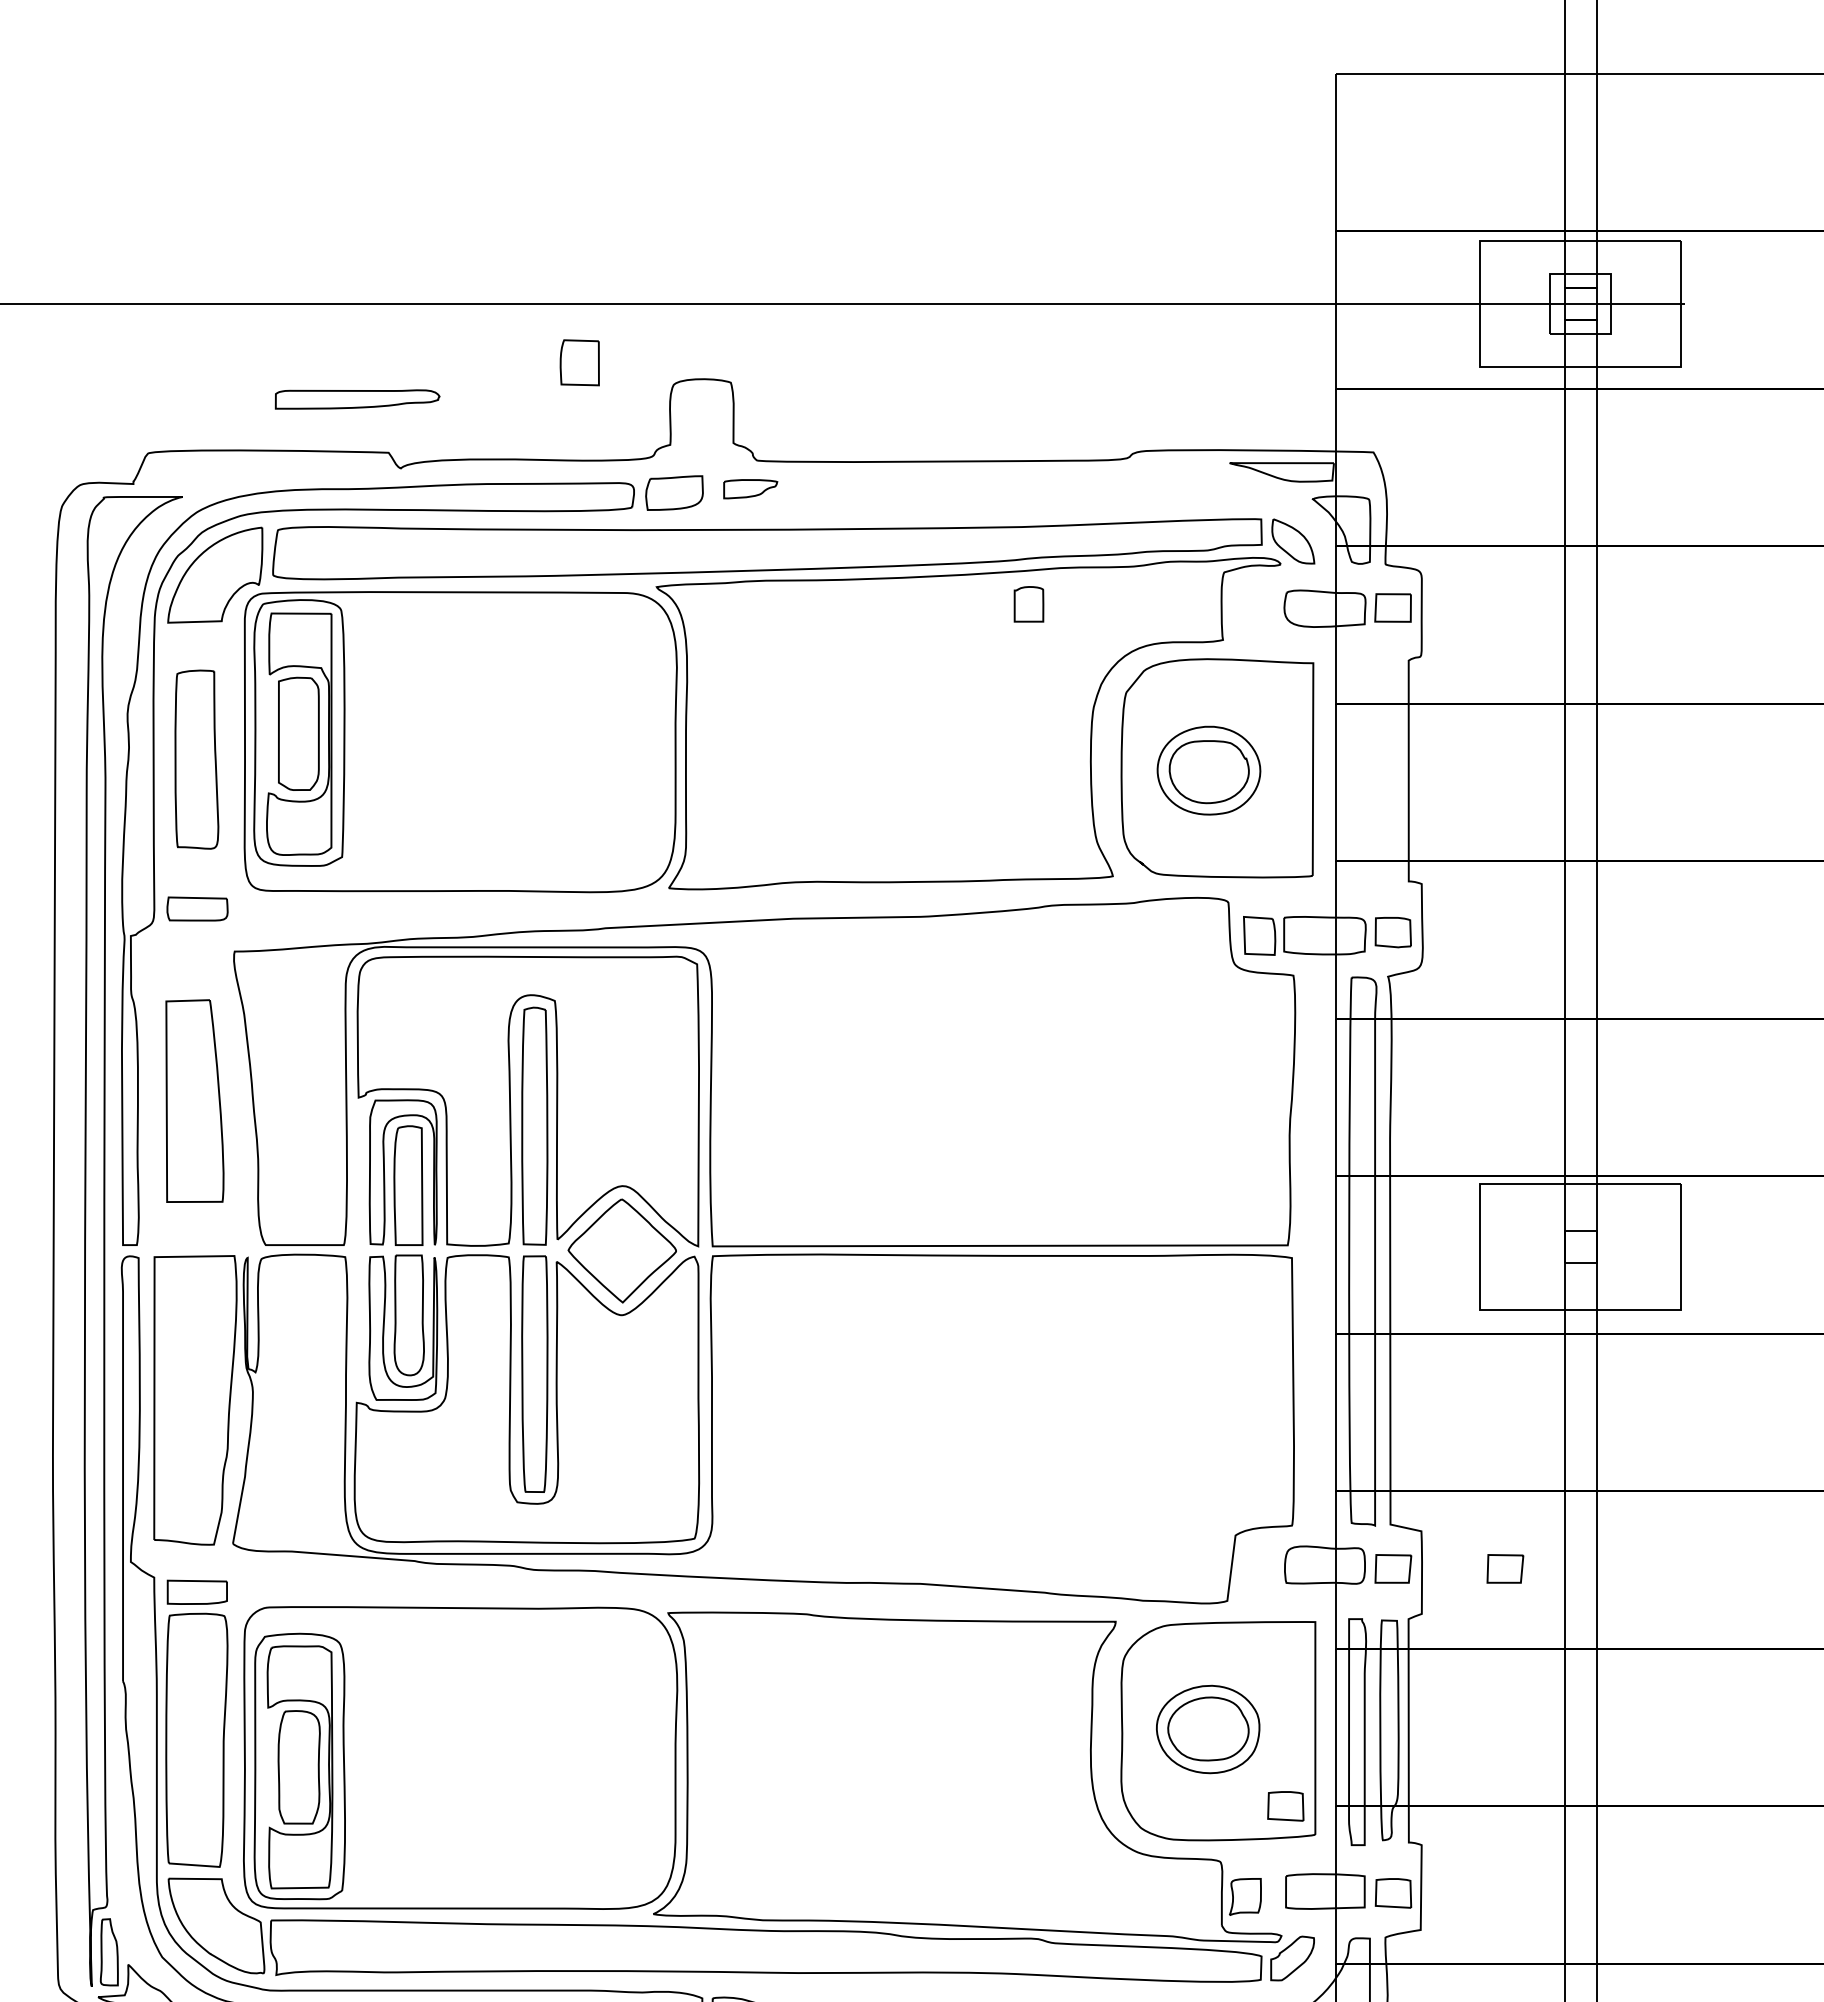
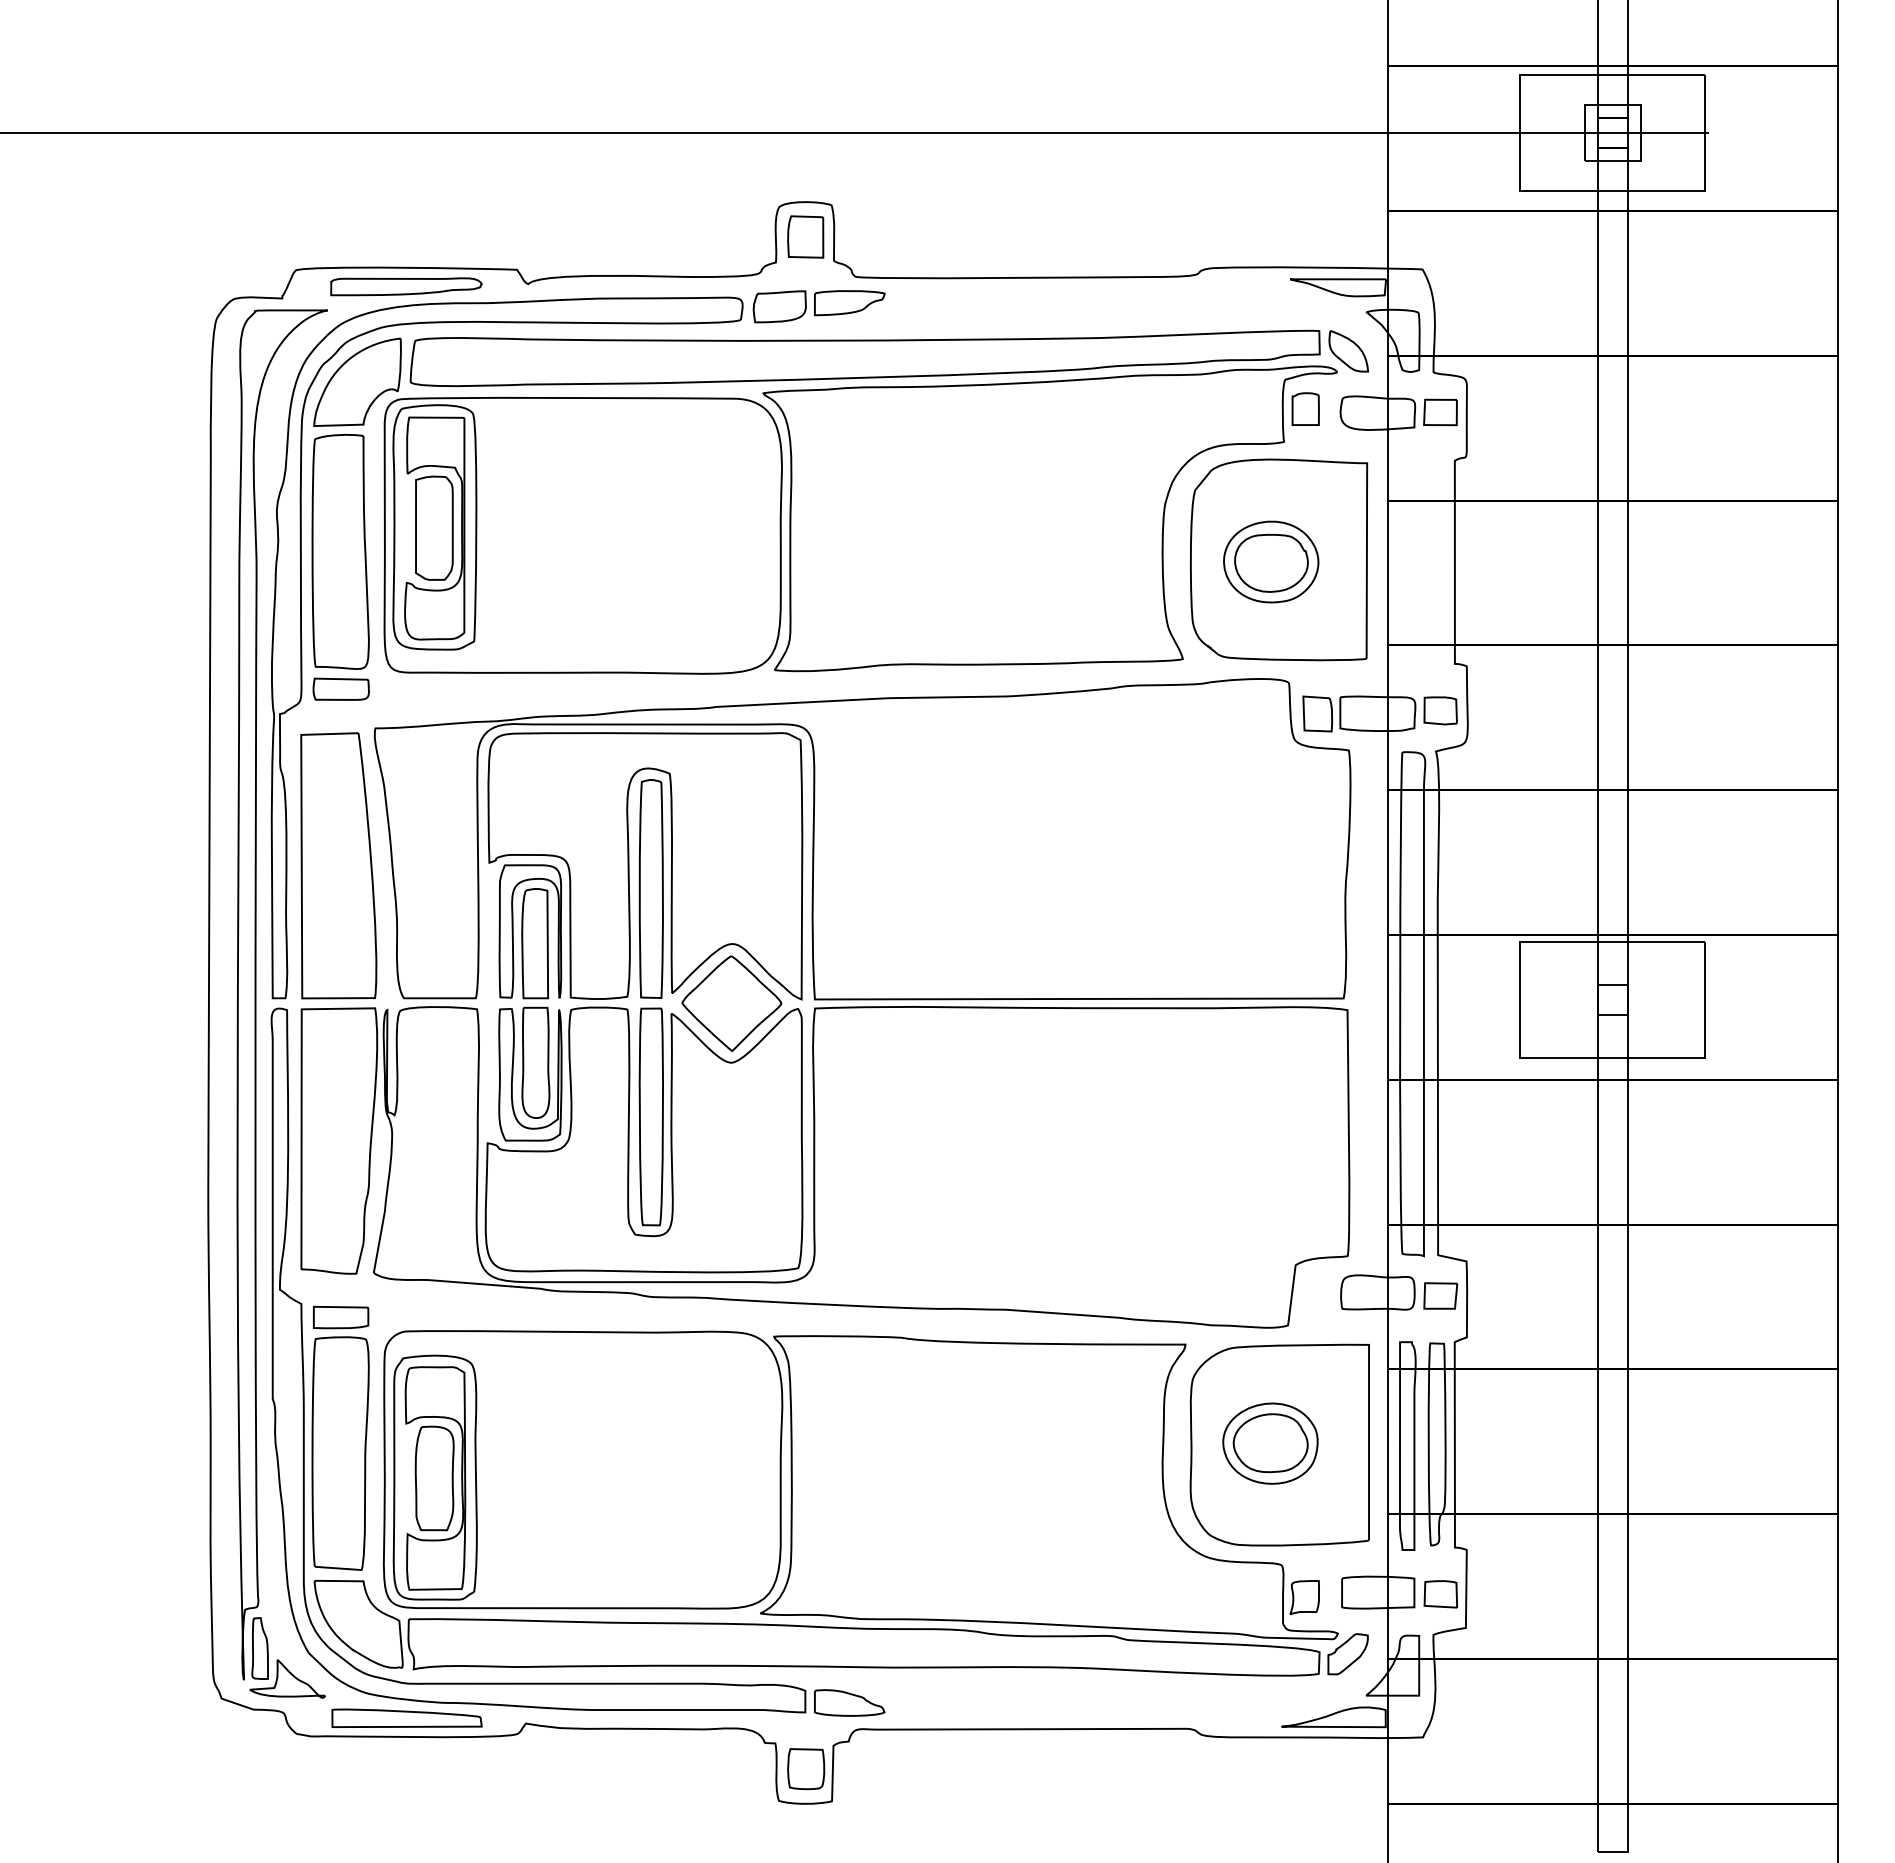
part: (579, 362) -> (805, 236), moved
part: (357, 399) -> (406, 286), moved
part: (750, 489) -> (849, 303), size x1.43
part: (1028, 603) -> (1305, 408), moved
part: (196, 759) -> (340, 551), size x1.43
part: (194, 1100) -> (338, 865), size x1.43
part: (1505, 1568) -> (1543, 1295), removed
part: (1285, 1806) -> (1341, 1514), removed

